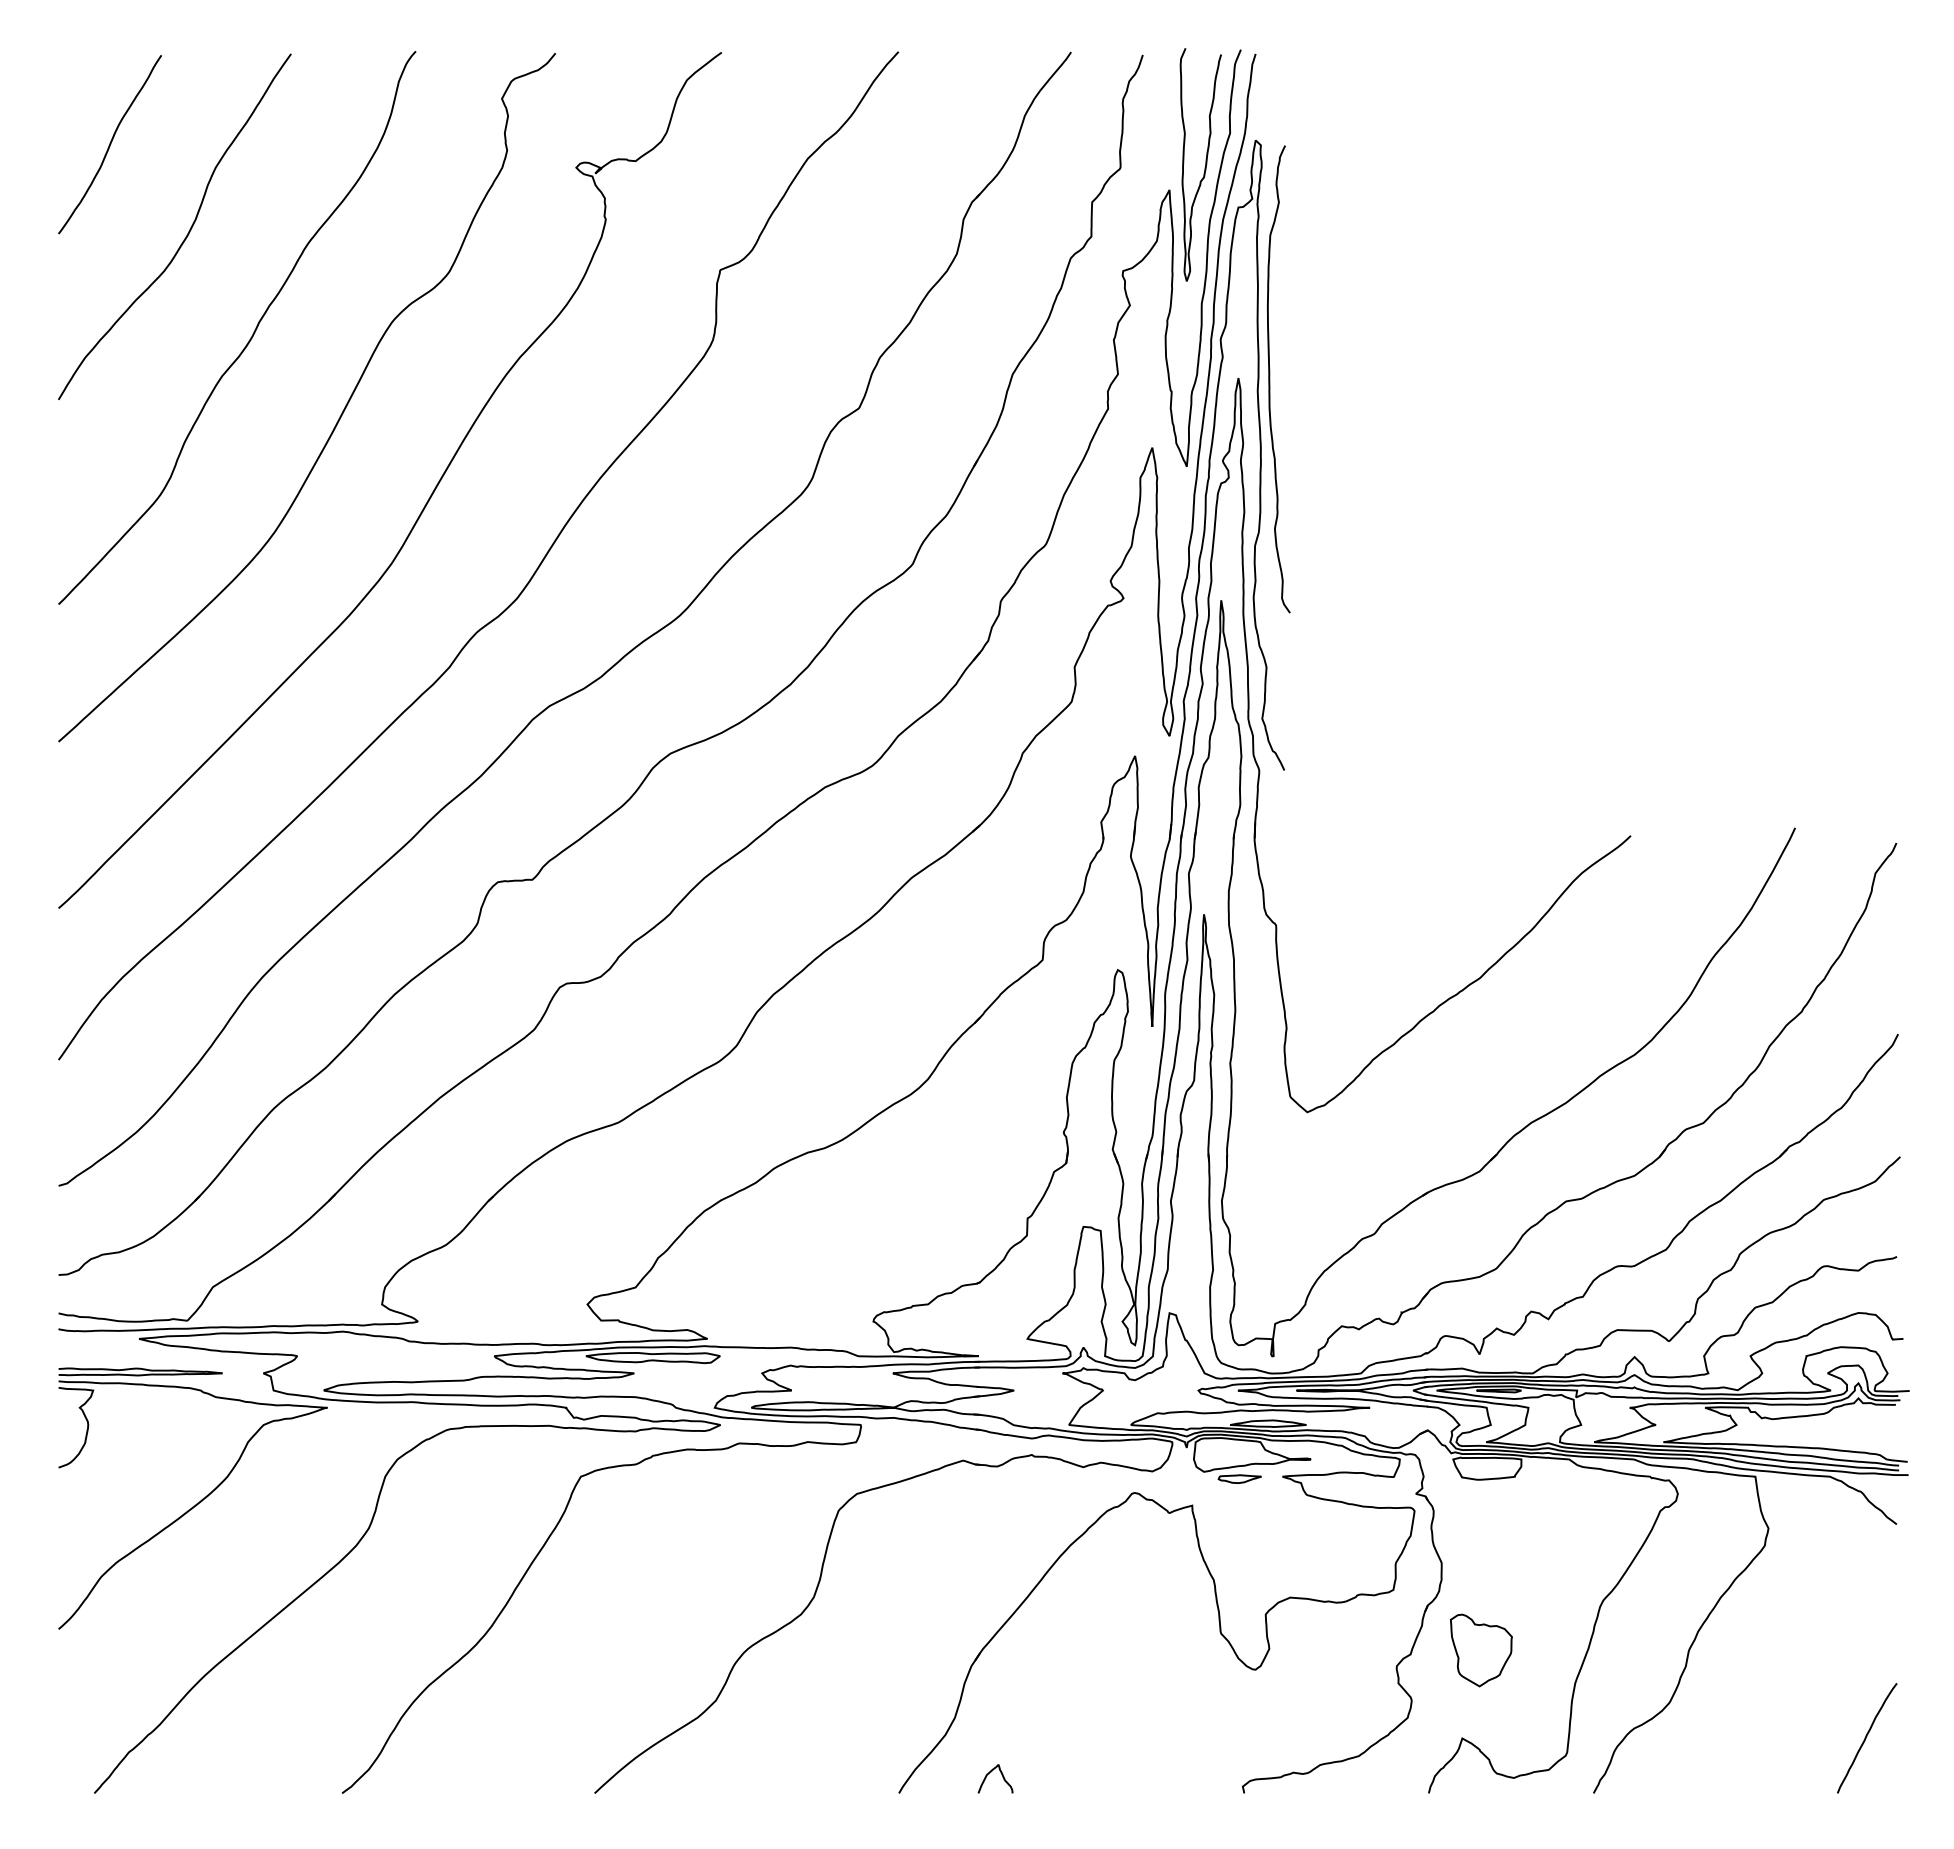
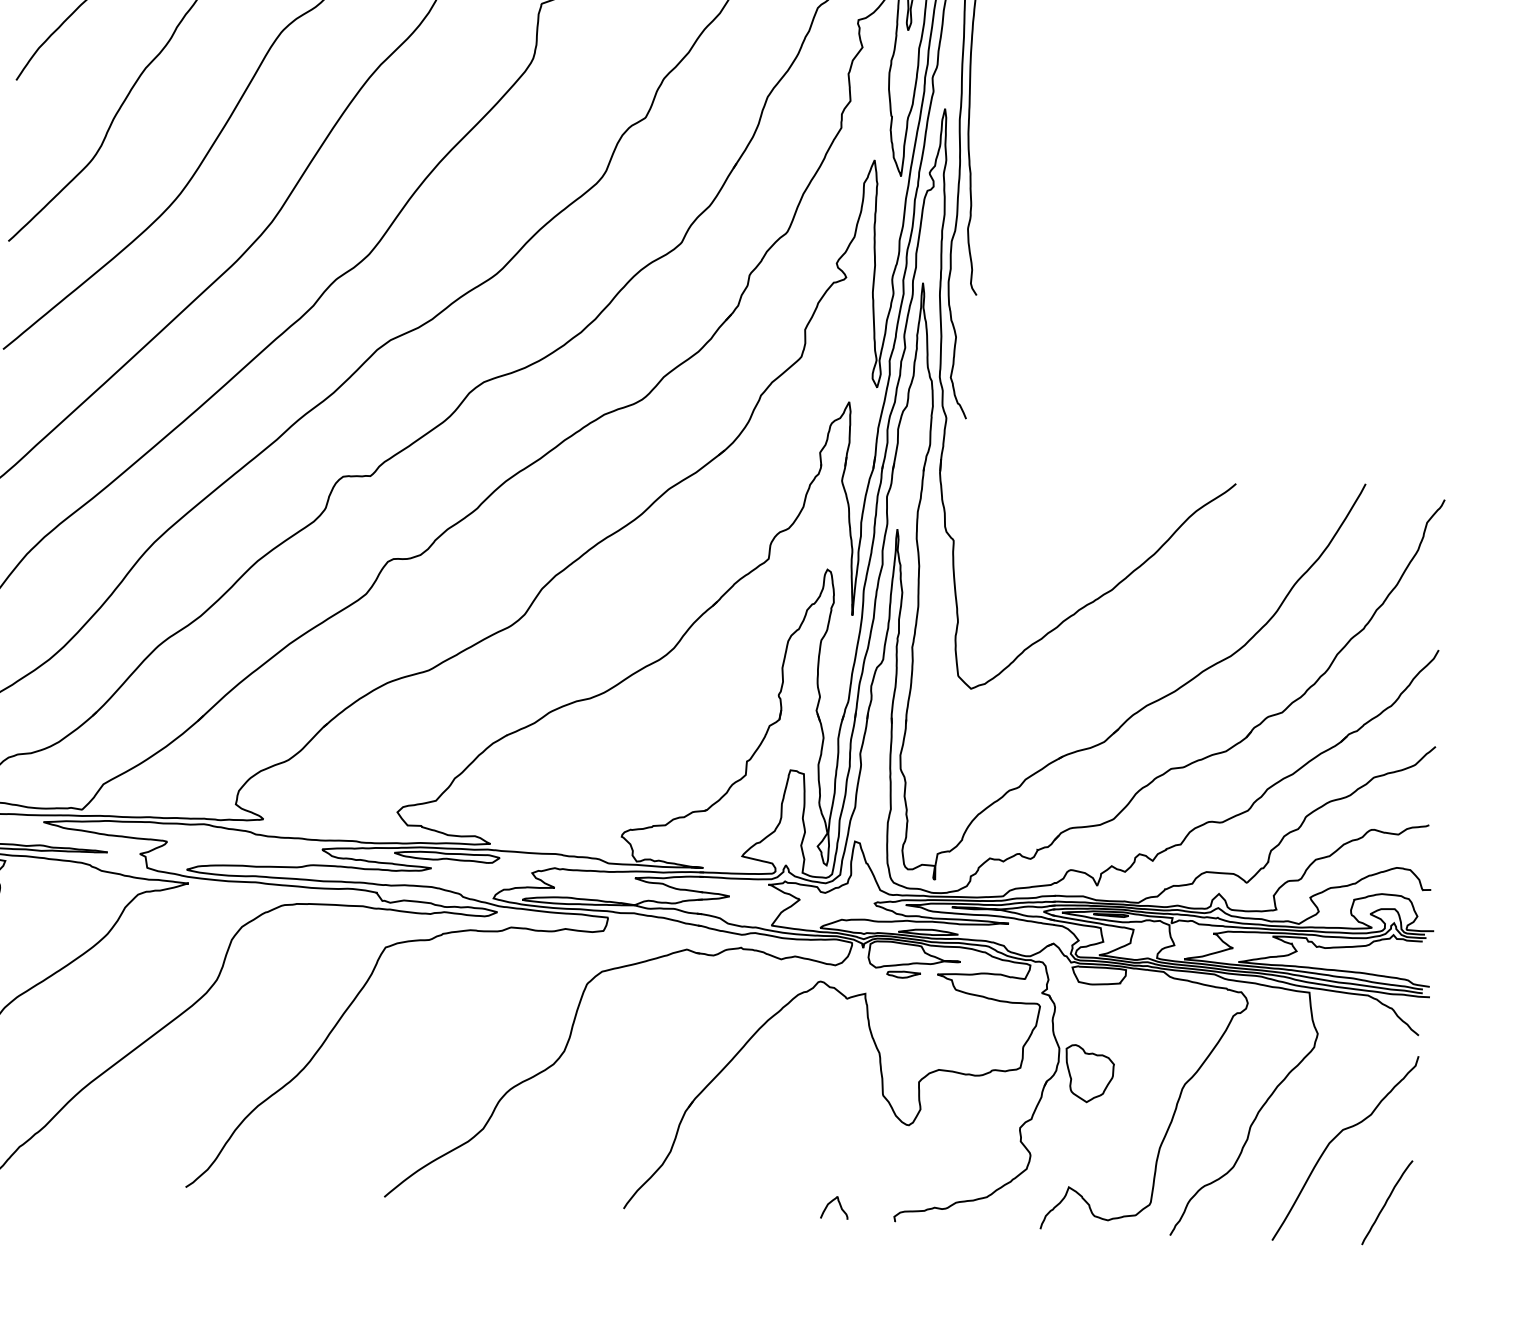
part: (1481, 1650) -> (1089, 1074), moved
curve: (1798, 1658) -> (1336, 1137), added
curve: (1001, 1775) -> (839, 1205), moved

